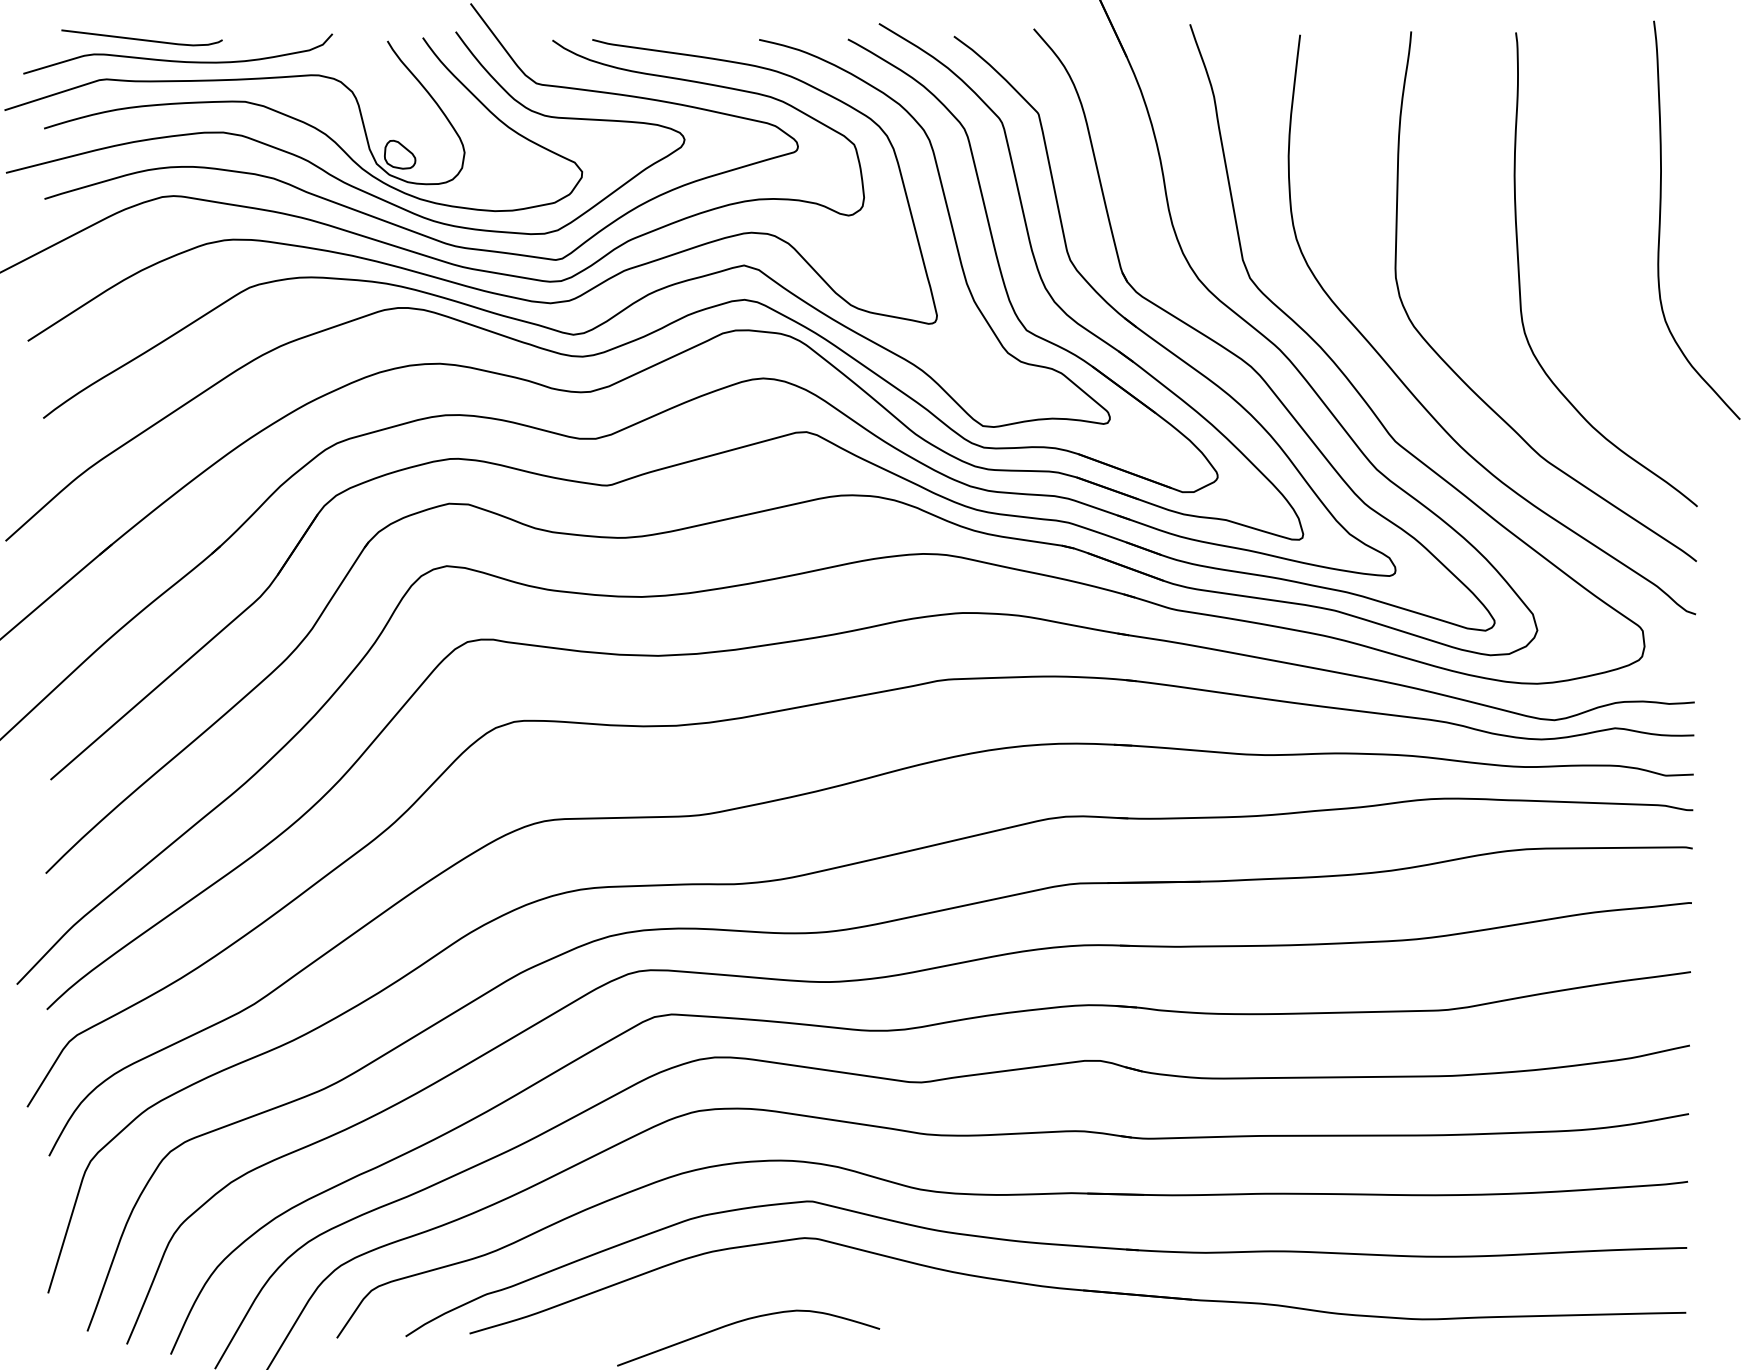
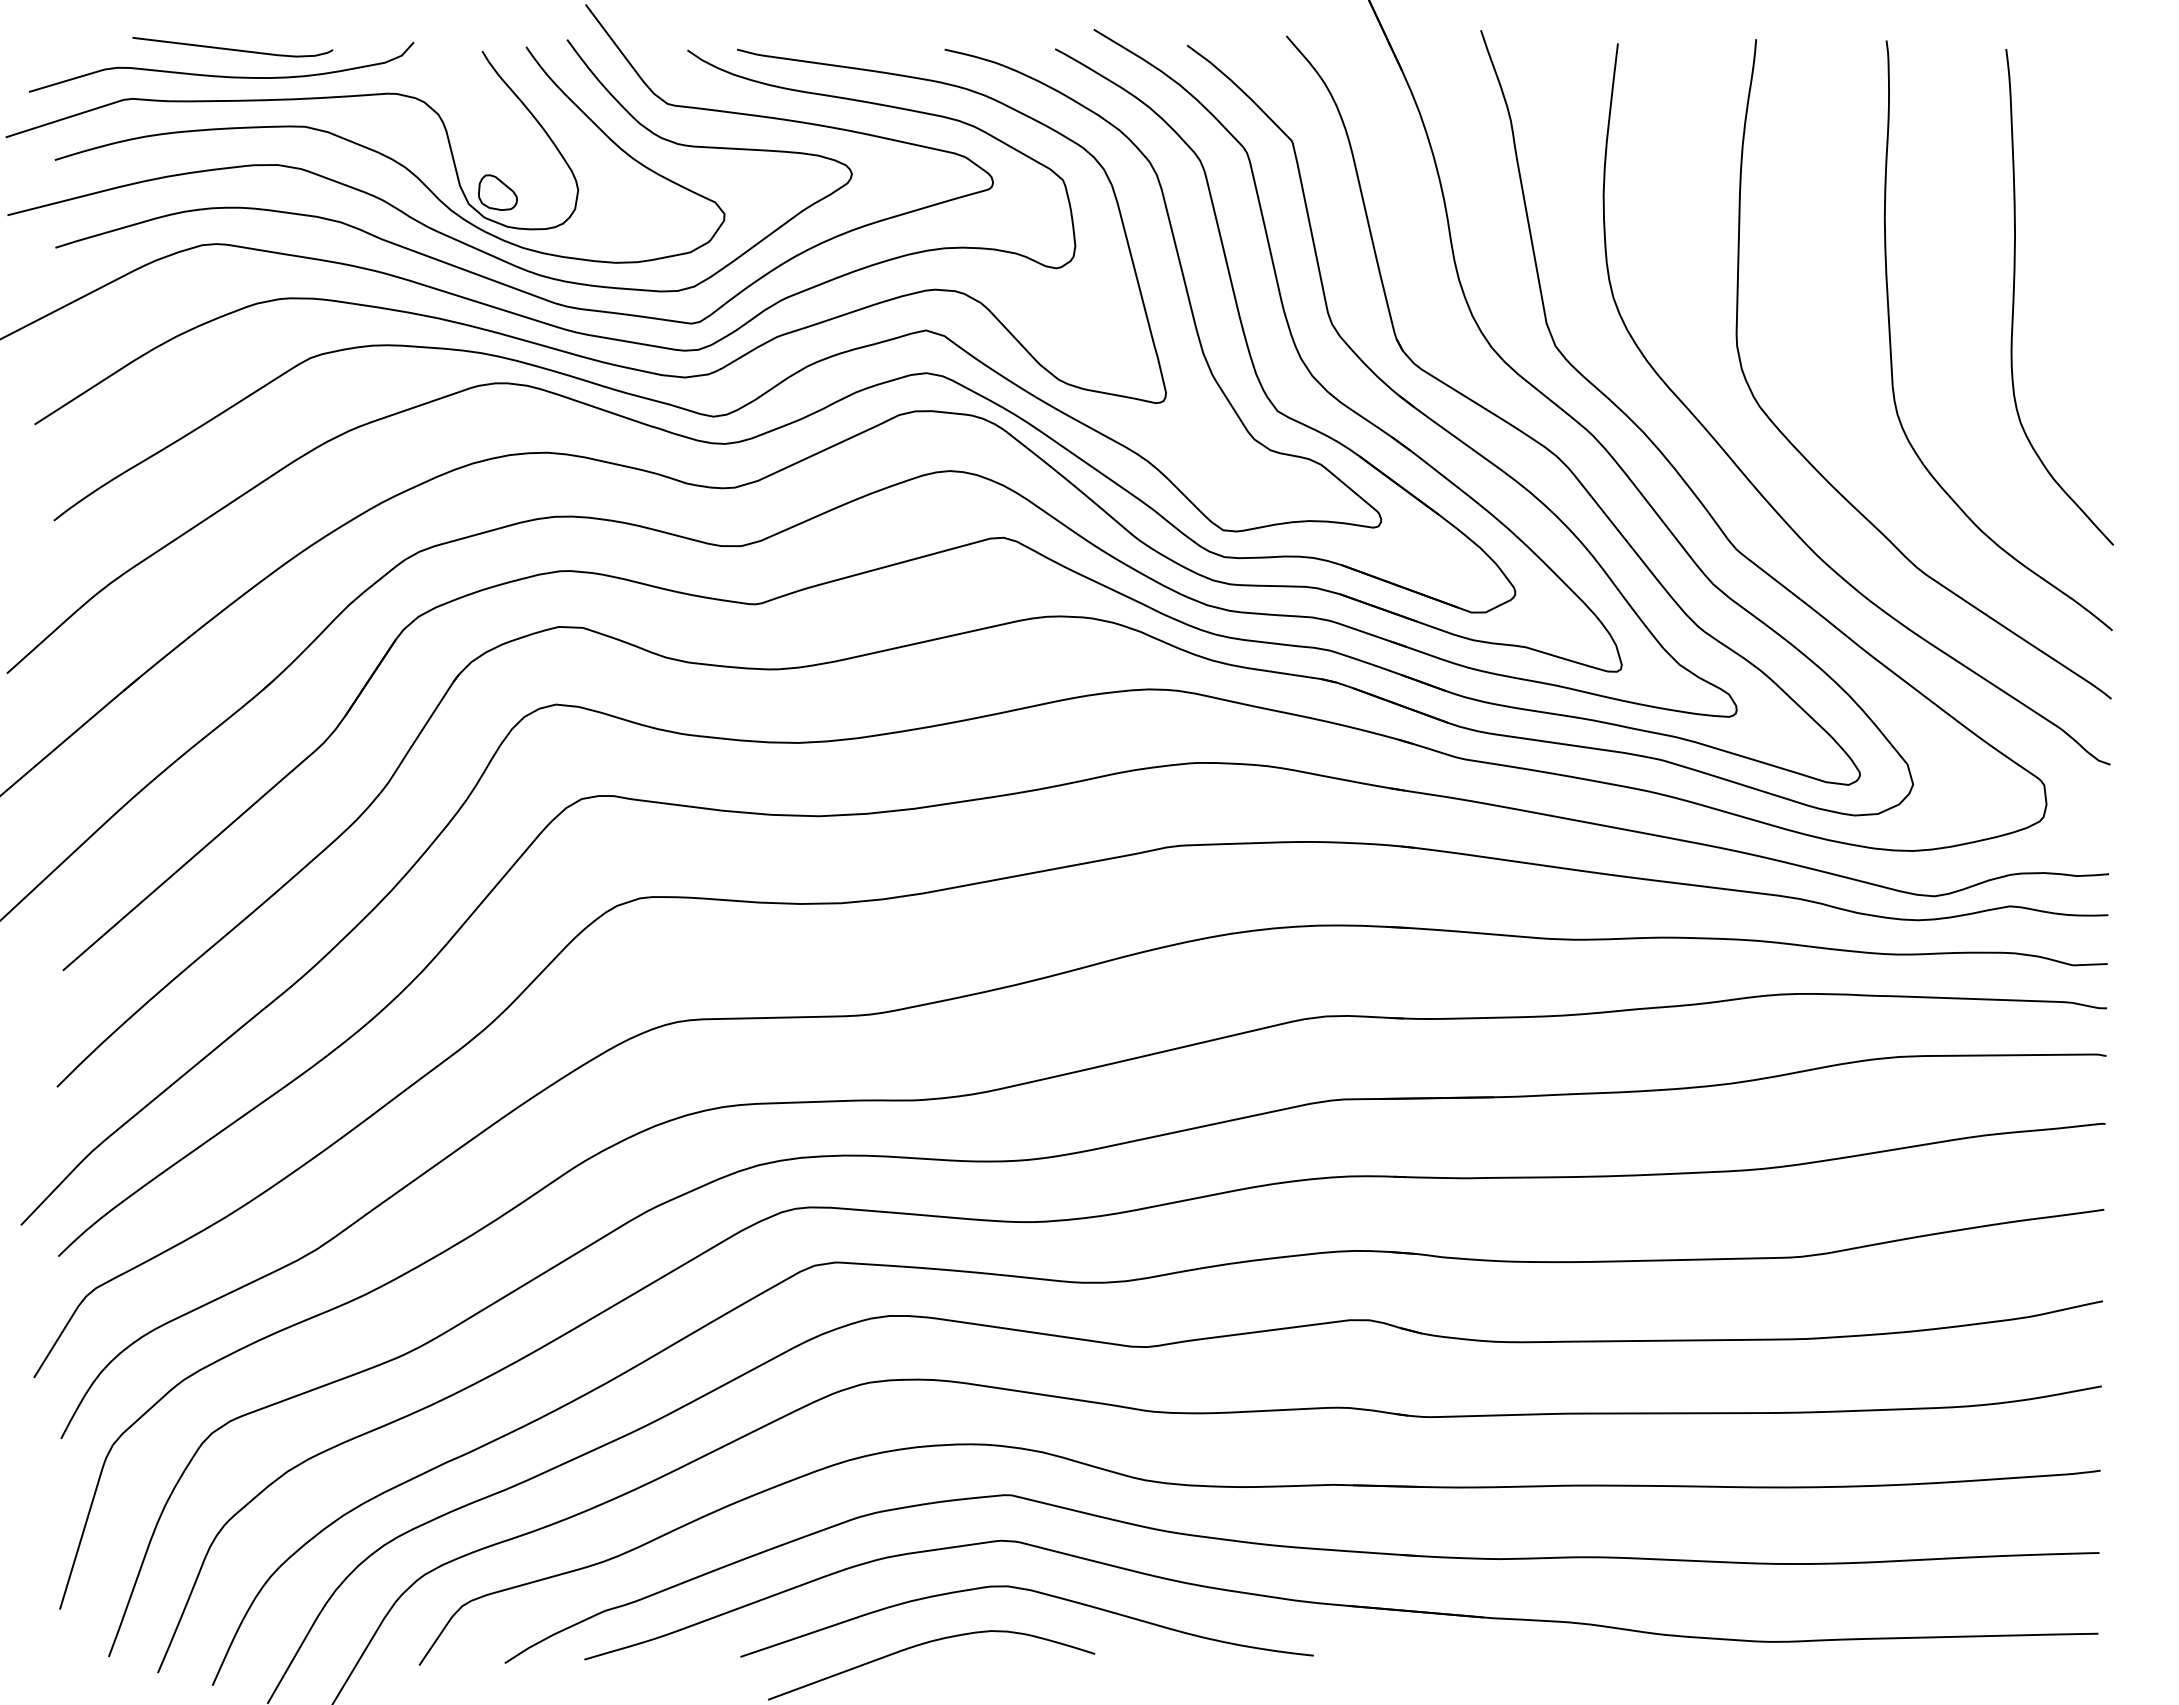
curve: (141, 38) -> (232, 48), moved
curve: (1660, 220) -> (2014, 297), moved
curve: (831, 1279) -> (1034, 1592), added

